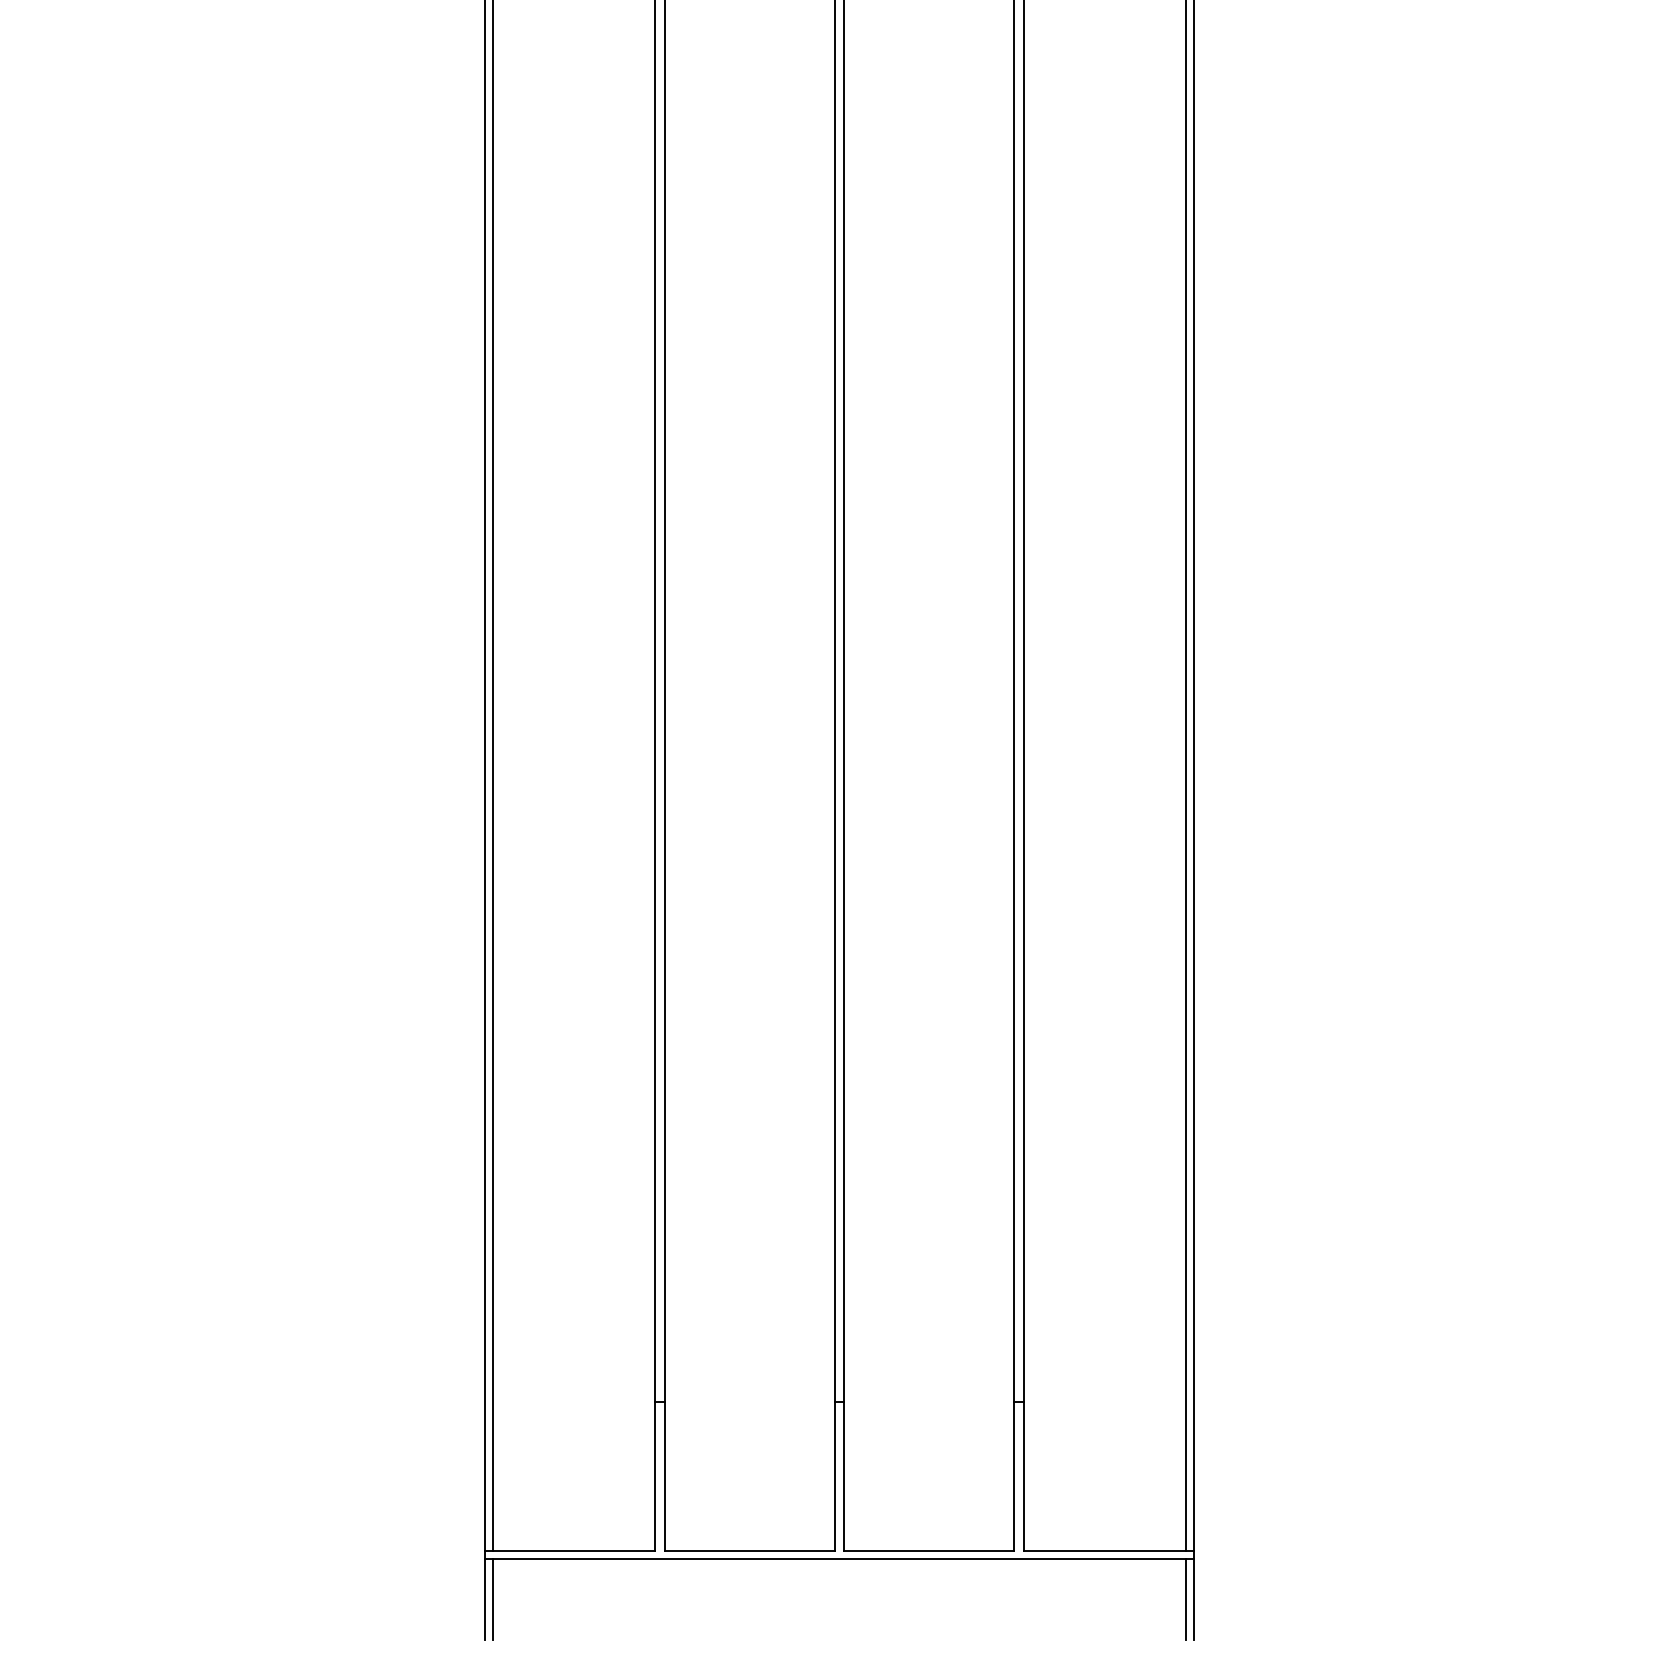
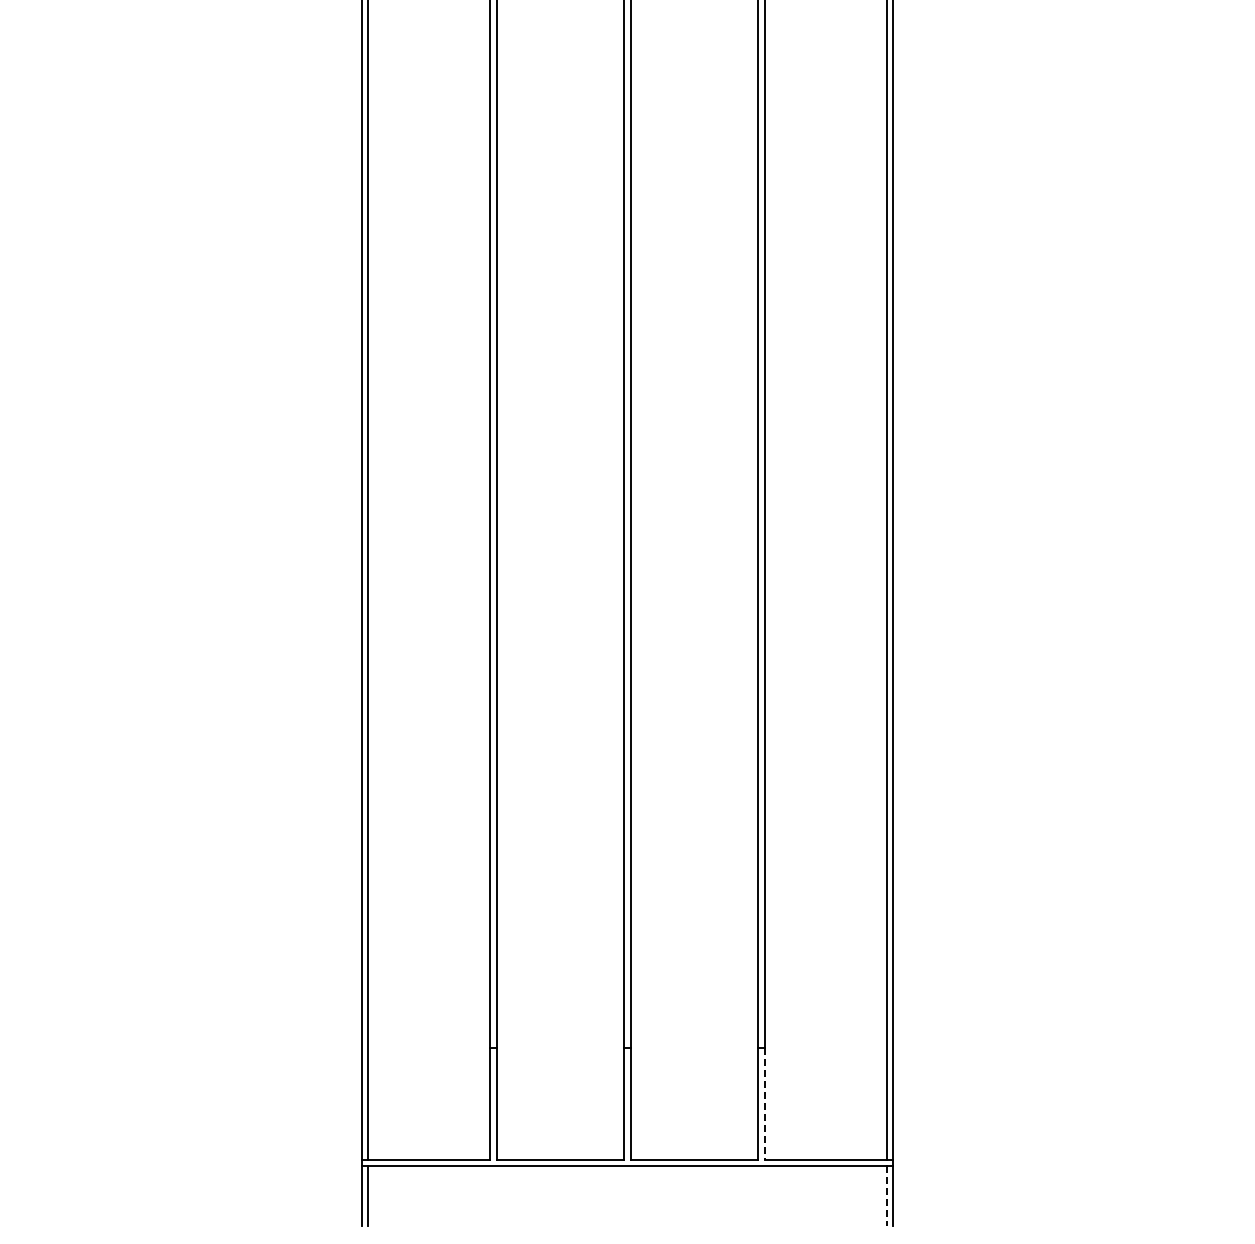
line: (1024, 1476) -> (765, 1103), solid -> dashed
line: (1185, 1599) -> (886, 1195), solid -> dashed

